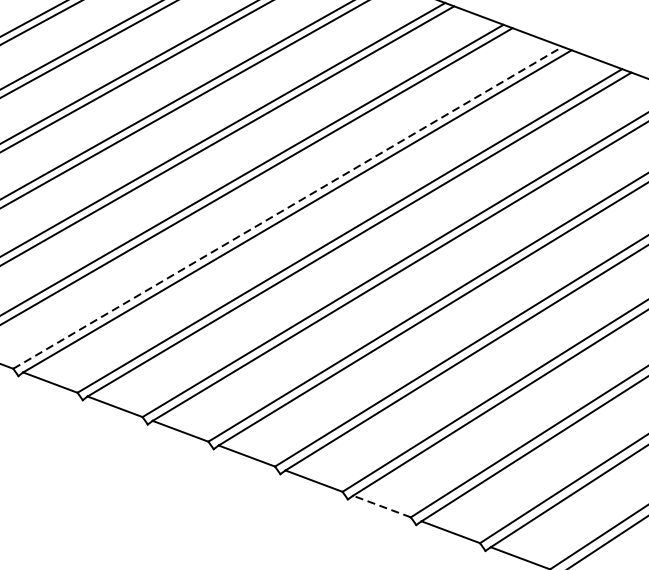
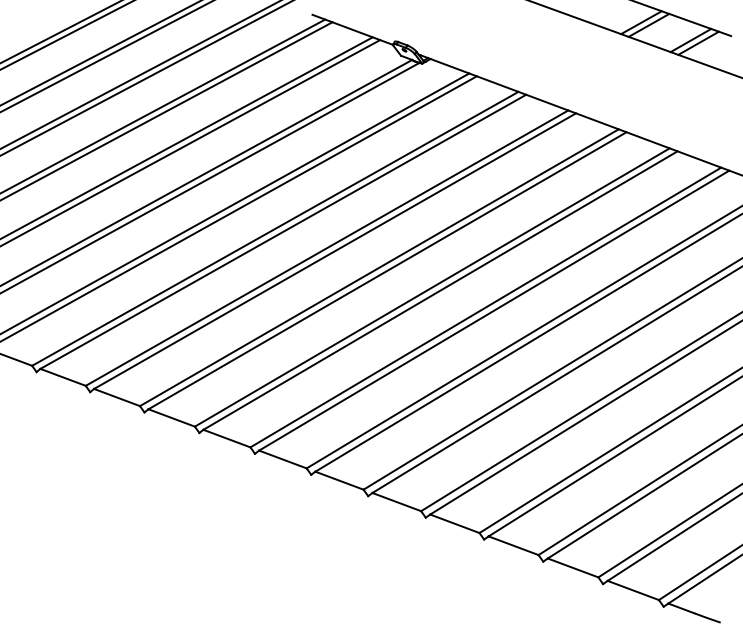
line: (288, 207) -> (432, 287), dashed -> solid
line: (381, 506) -> (513, 545), dashed -> solid

